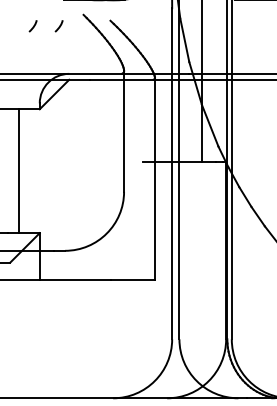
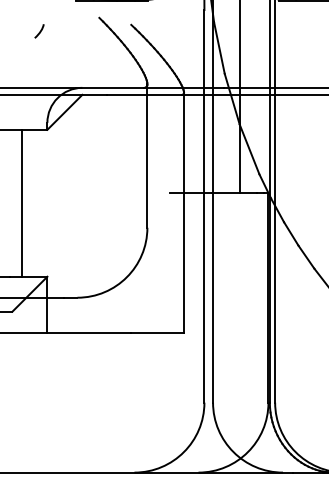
curve: (58, 26) -> (69, 31), removed

